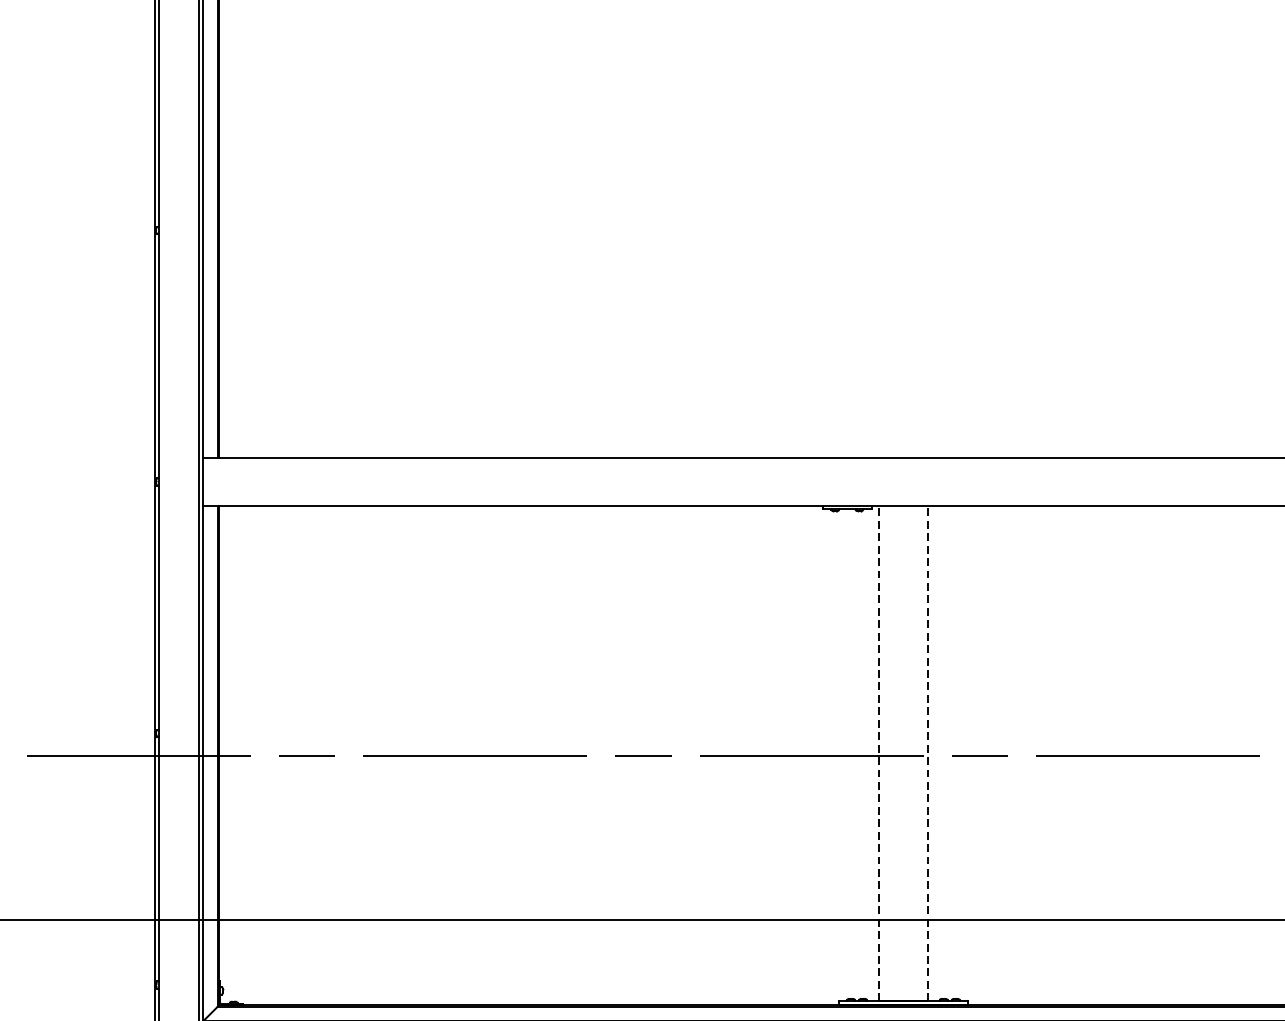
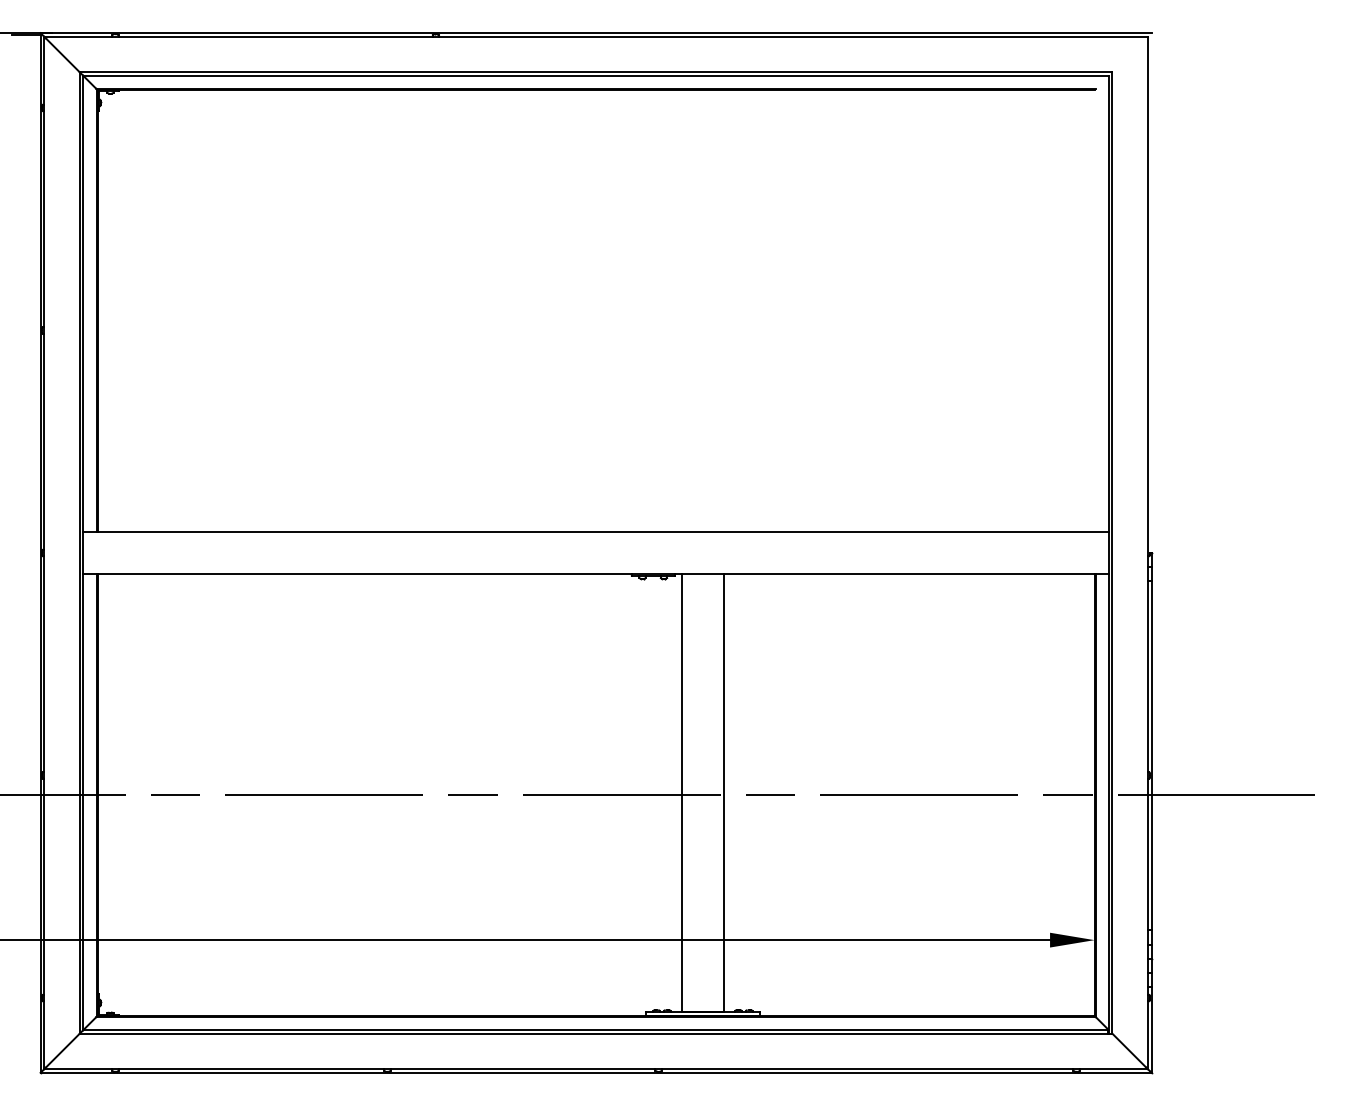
line: (879, 753) -> (681, 793), dashed -> solid
line: (927, 753) -> (724, 793), dashed -> solid

